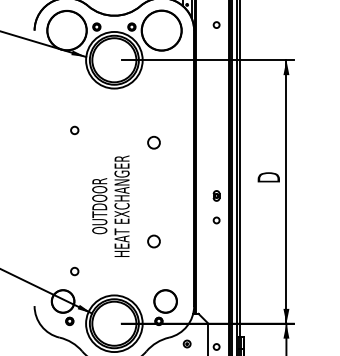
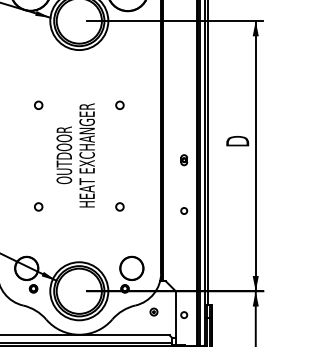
circle: (74, 130) -> (38, 105), moved
circle: (153, 141) -> (119, 104), size x0.62
text: (110, 205) -> (75, 154), moved
circle: (216, 220) -> (184, 211), moved
circle: (153, 241) -> (119, 206), size x0.62
circle: (74, 271) -> (38, 206), moved

